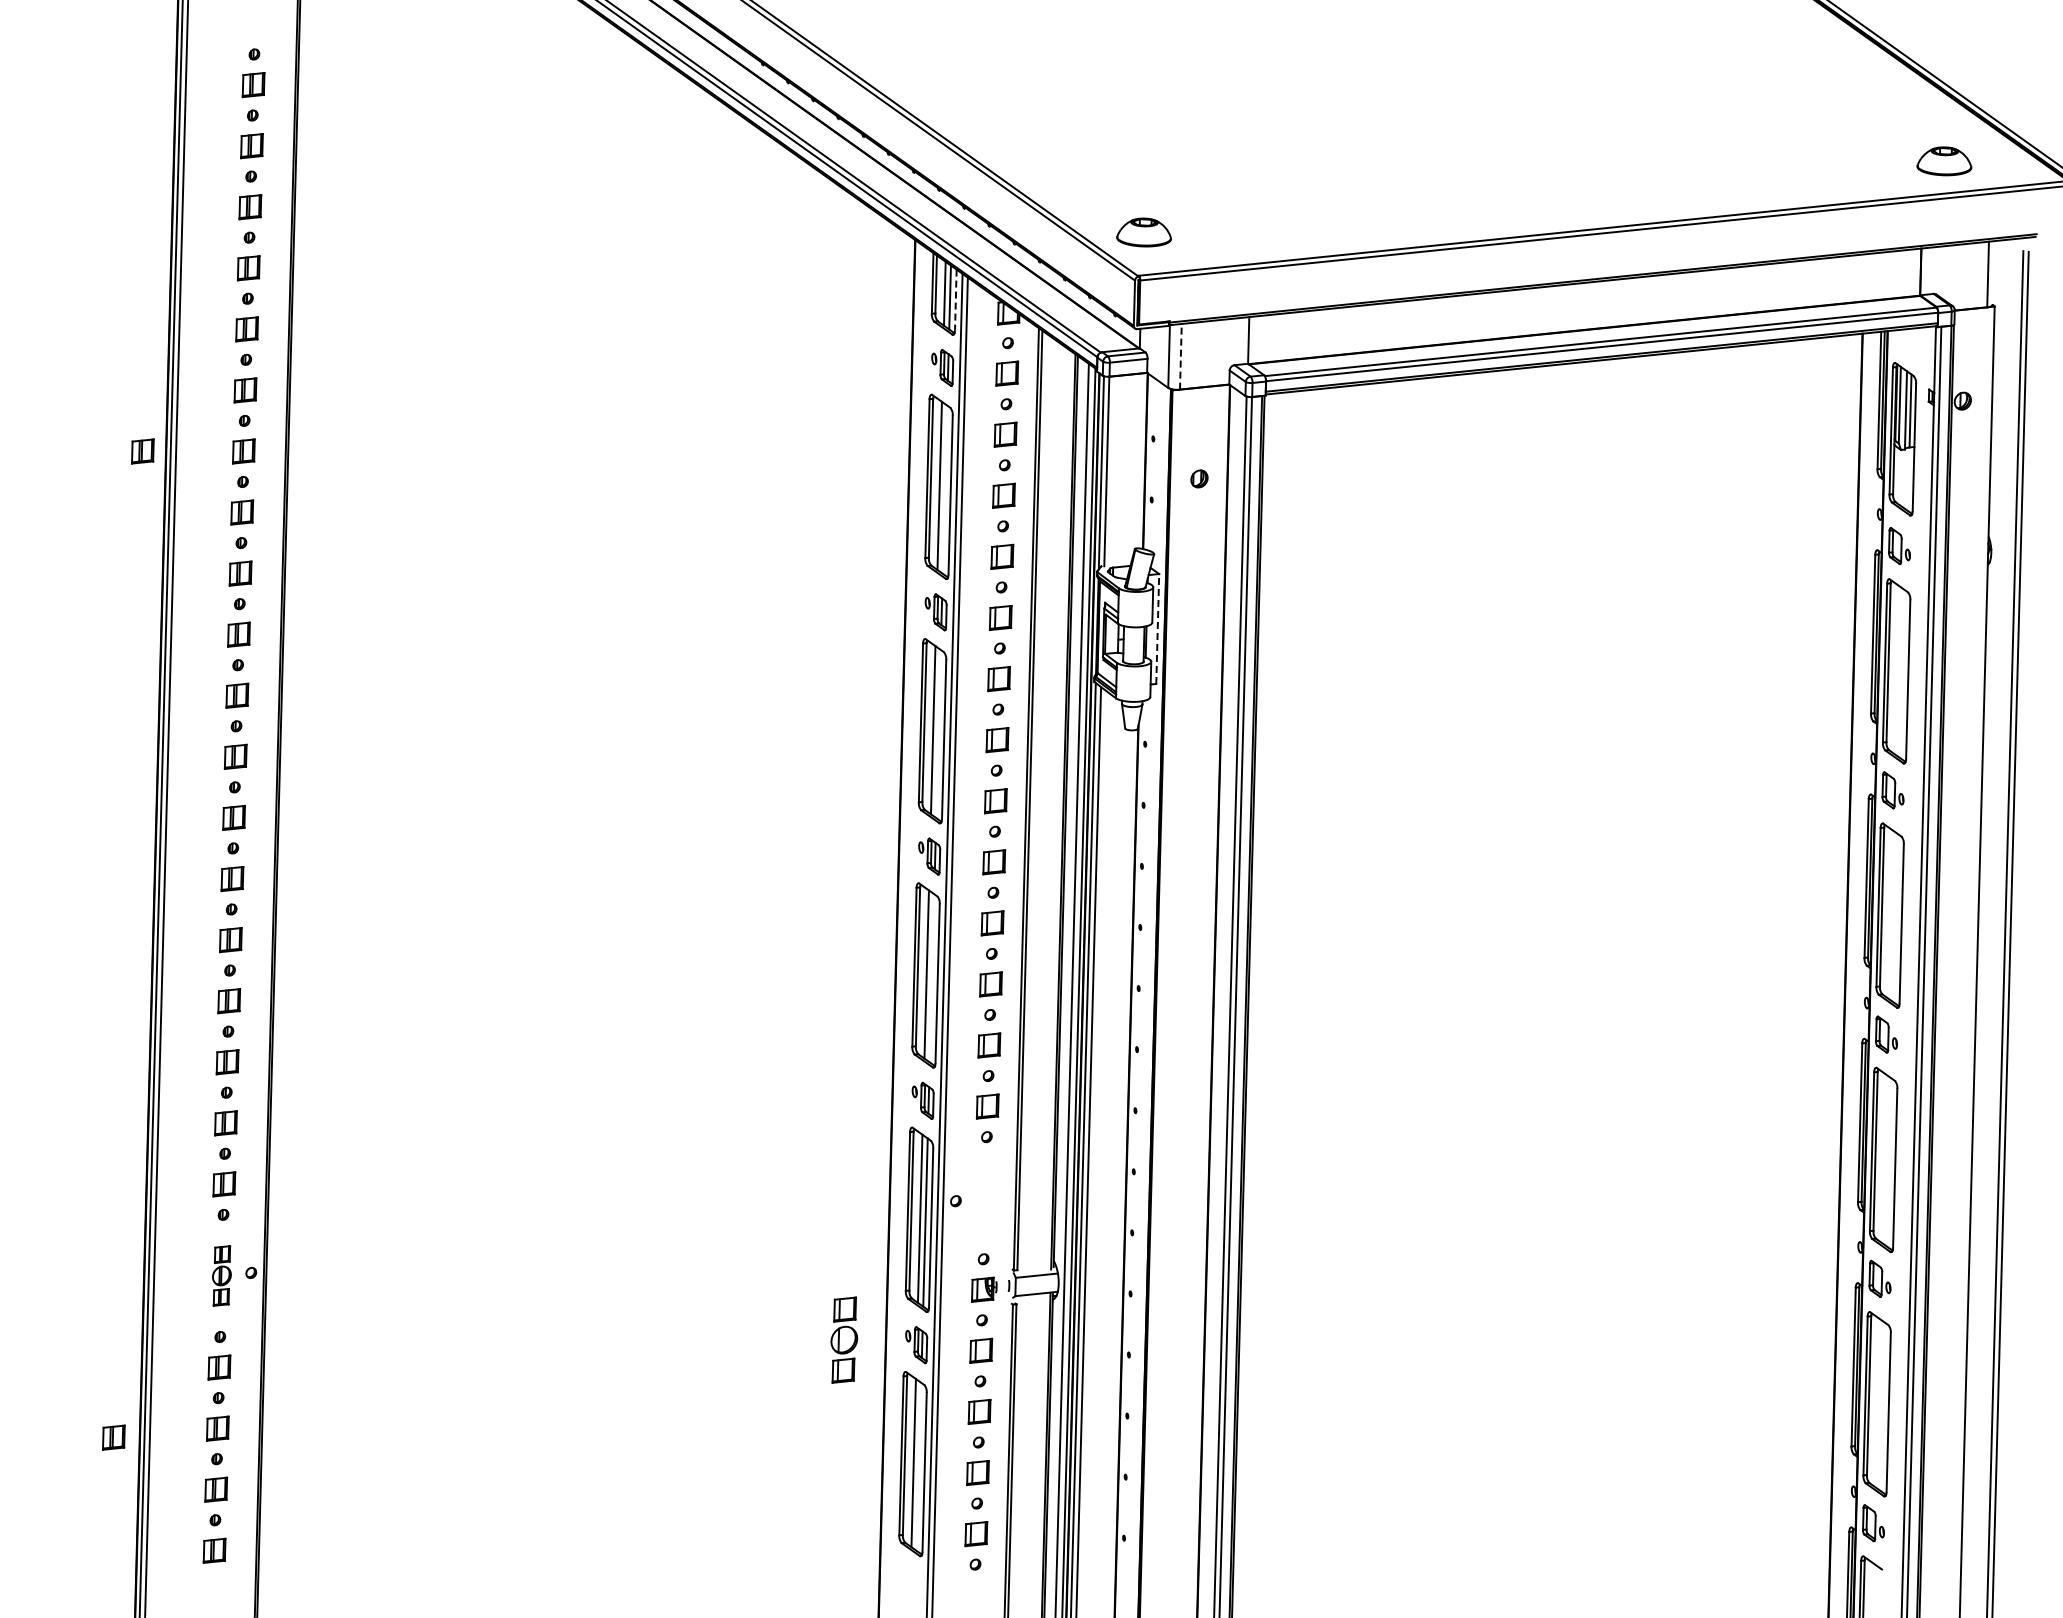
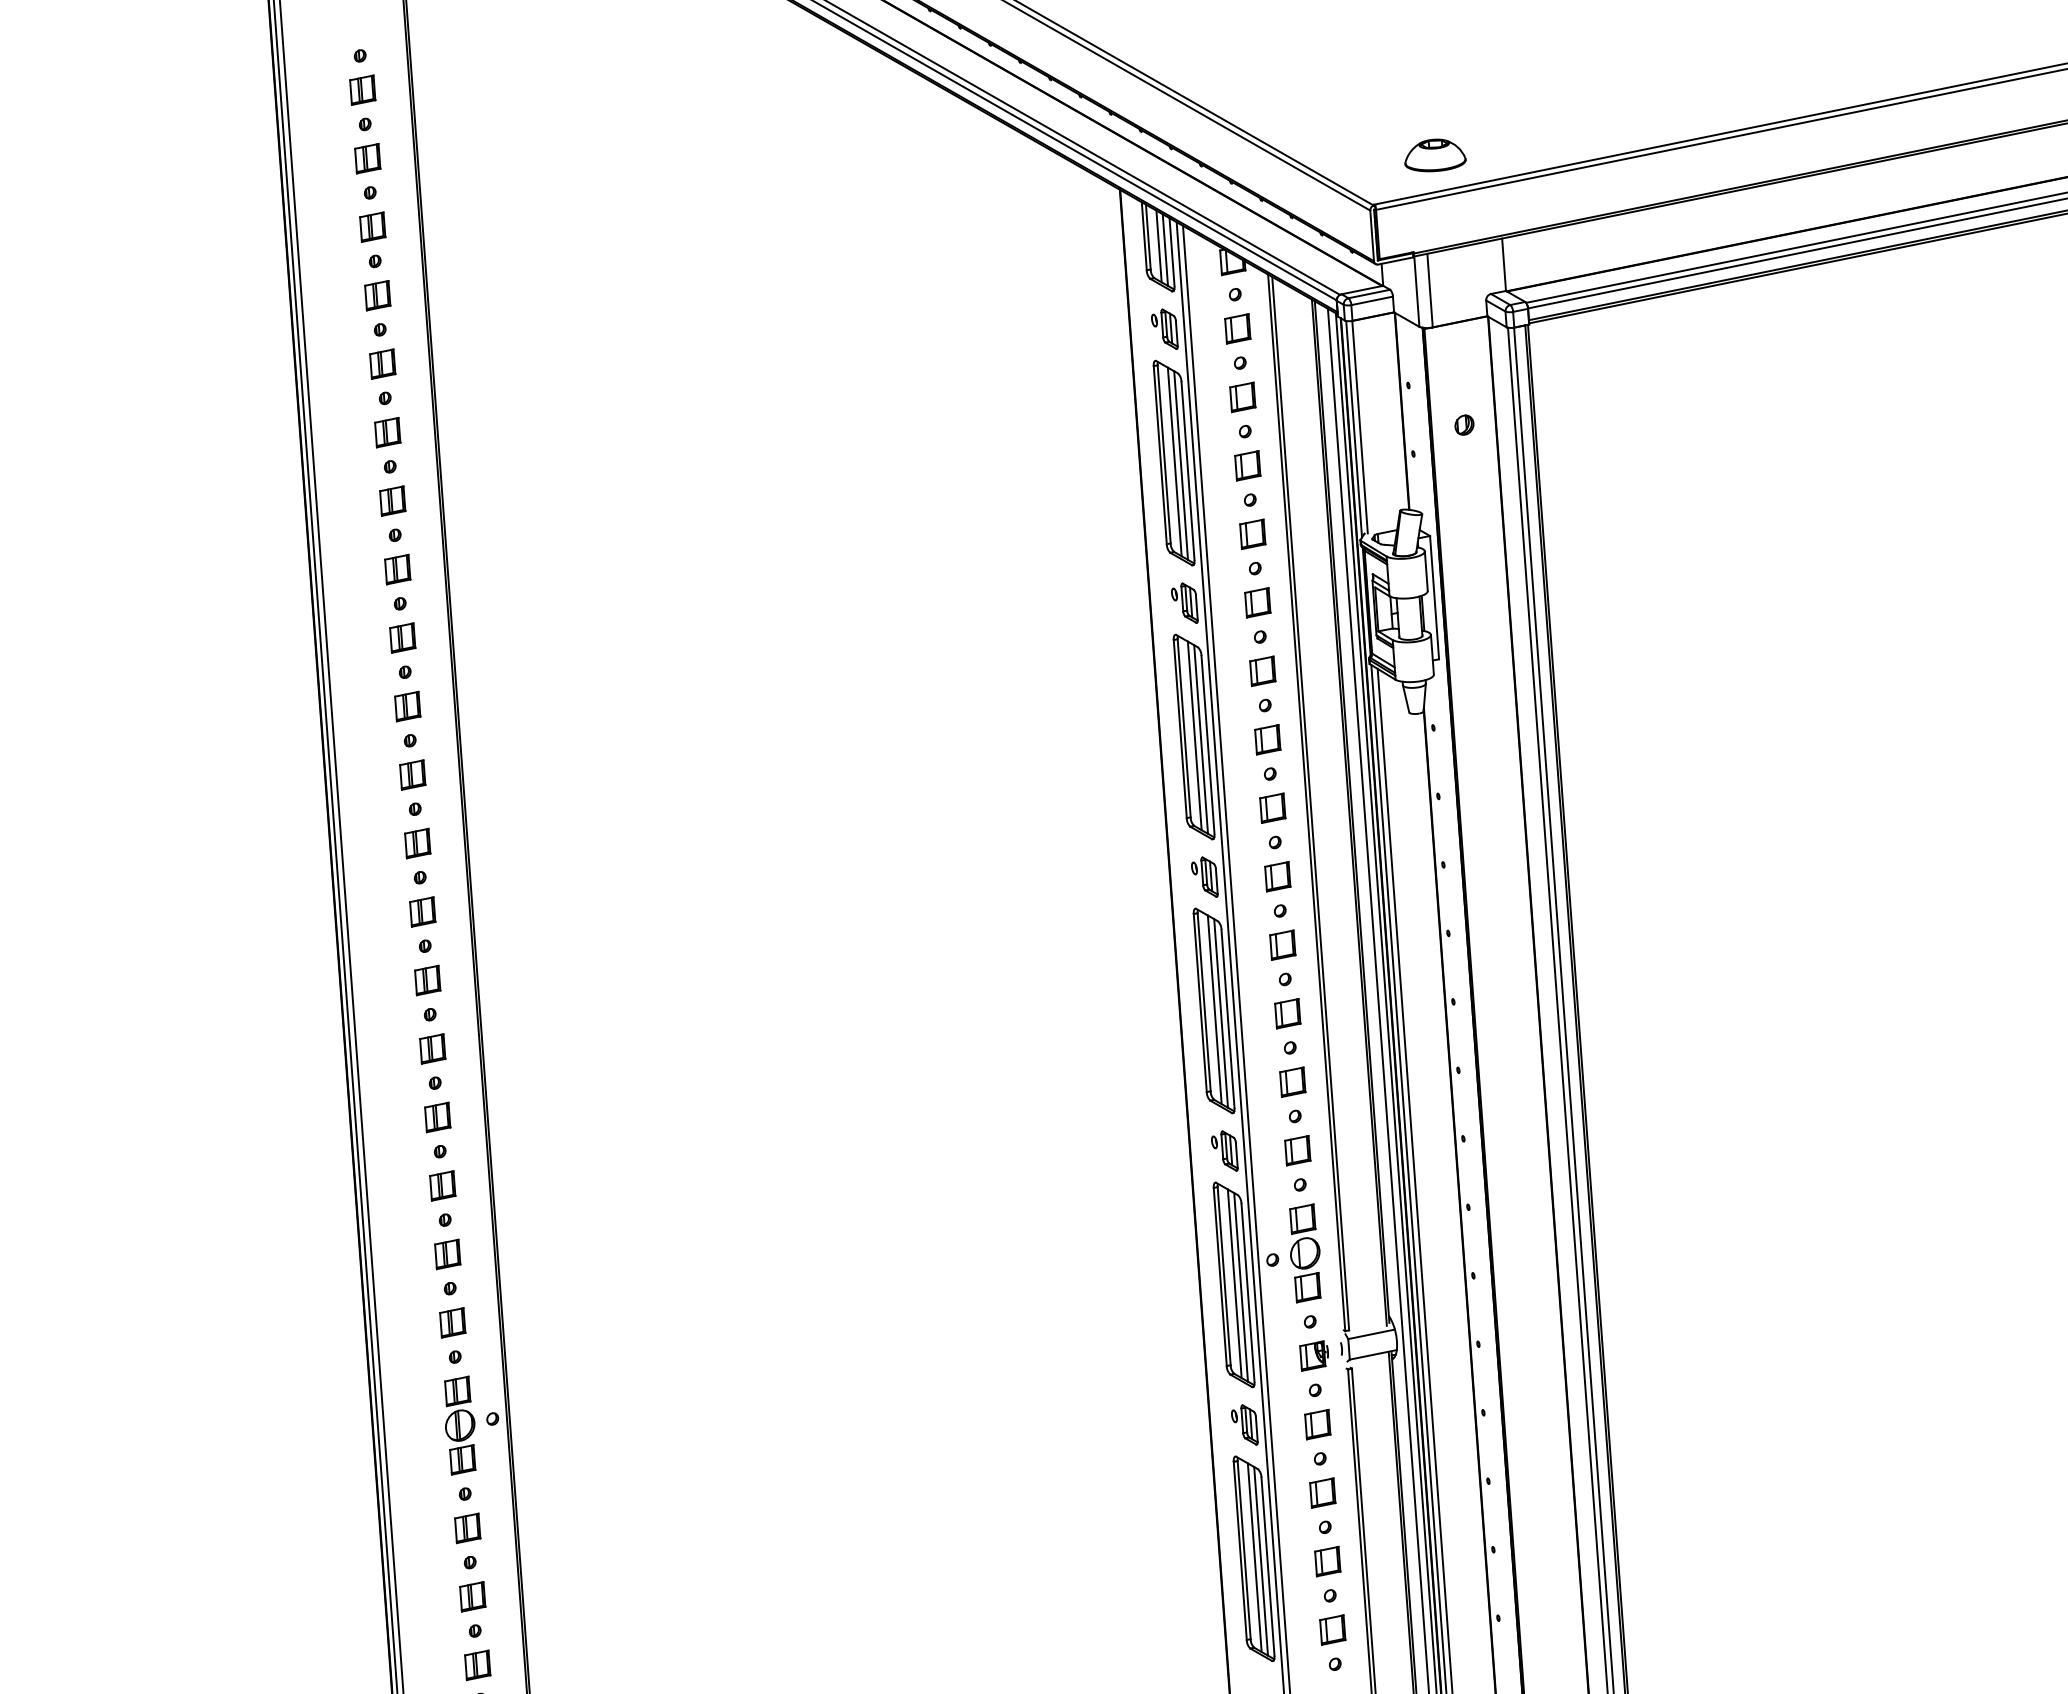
part: (1143, 232) -> (1434, 155), moved
line: (955, 300) -> (1171, 252), dashed -> solid
line: (1180, 356) -> (1429, 290), dashed -> solid
part: (142, 451) -> (279, 512), removed
line: (944, 489) -> (1180, 465), added
line: (1157, 629) -> (1434, 598), dashed -> solid
line: (938, 733) -> (1201, 738), added
line: (931, 978) -> (1220, 1013), added
part: (221, 1275) -> (459, 1425), size x1.43
part: (844, 1339) -> (1305, 1252), moved
part: (113, 1437) -> (356, 1618), removed
line: (918, 1466) -> (1260, 1560), added

